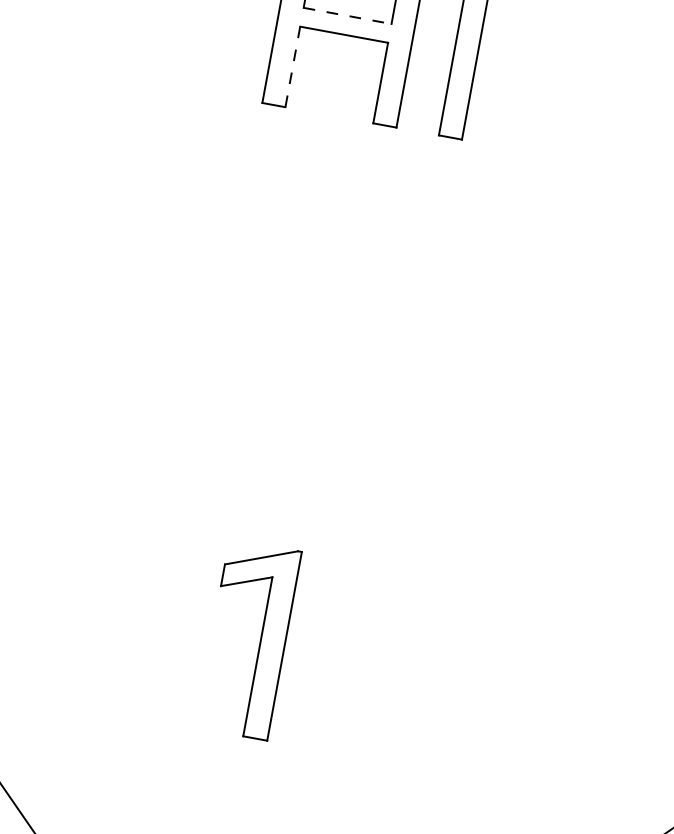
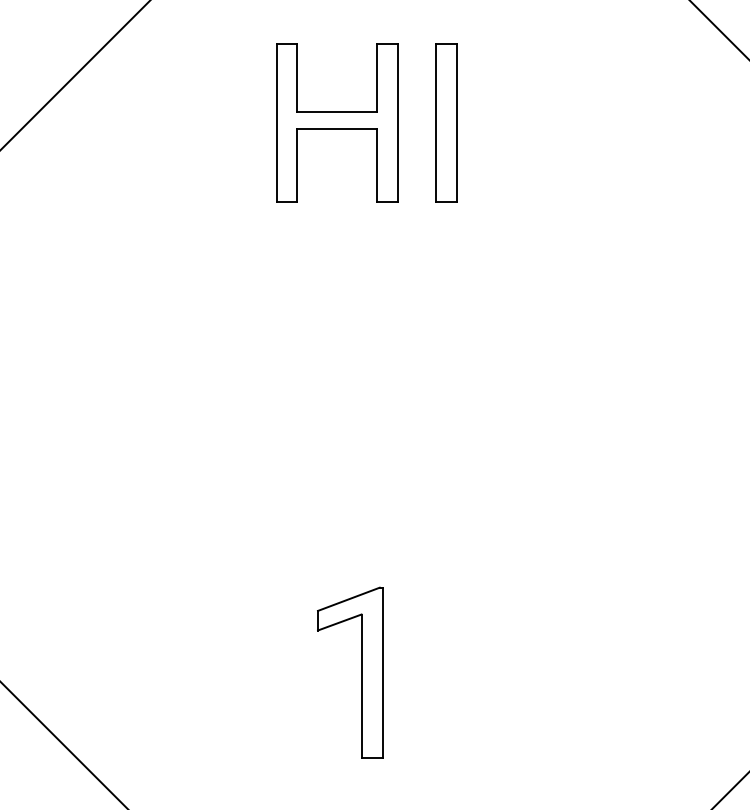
line: (347, 16) -> (337, 112), dashed -> solid
line: (292, 67) -> (297, 165), dashed -> solid

